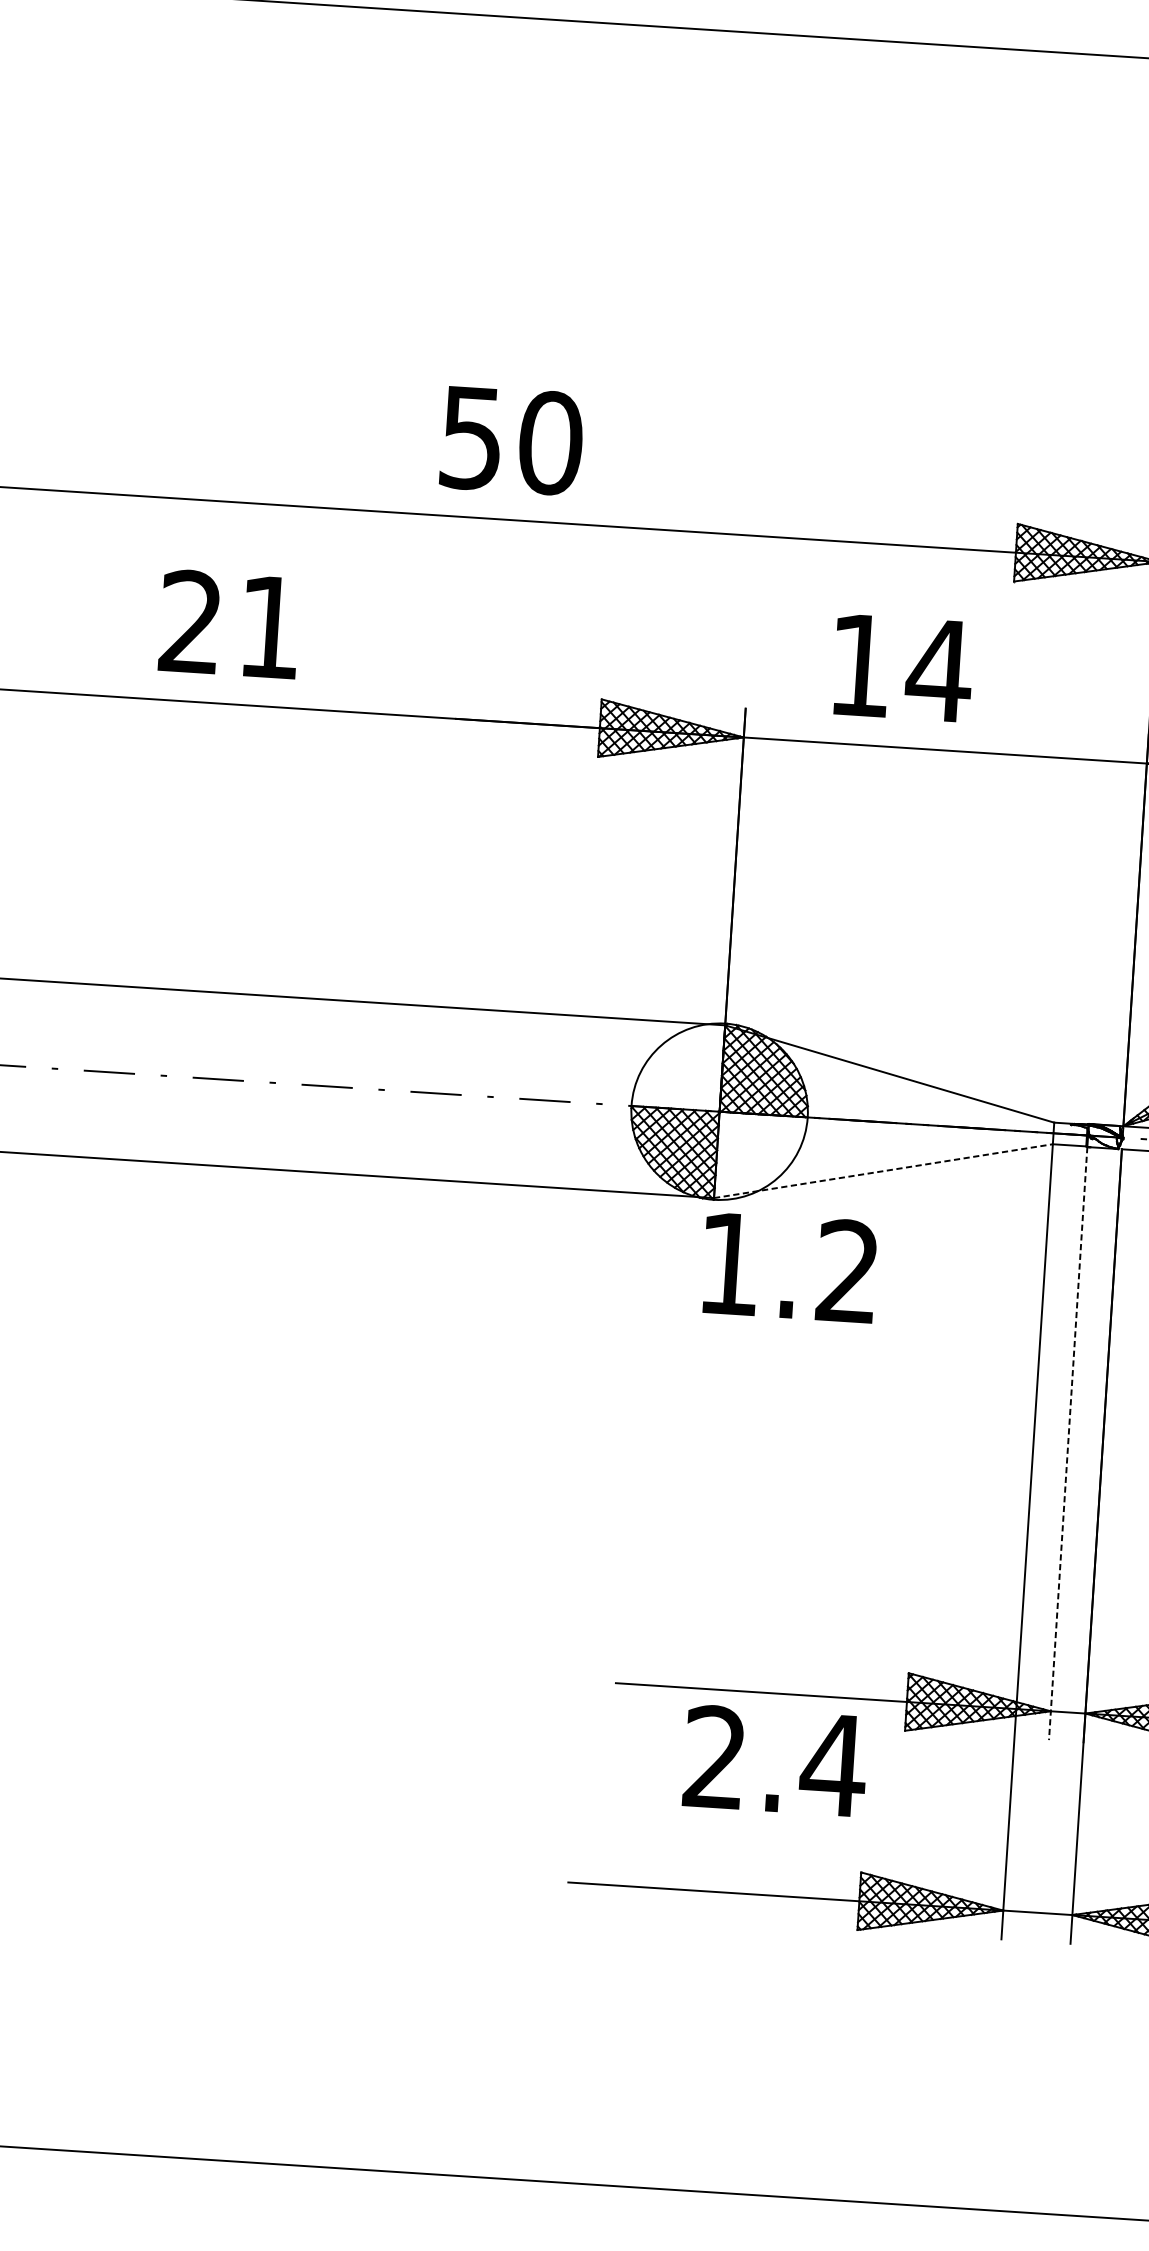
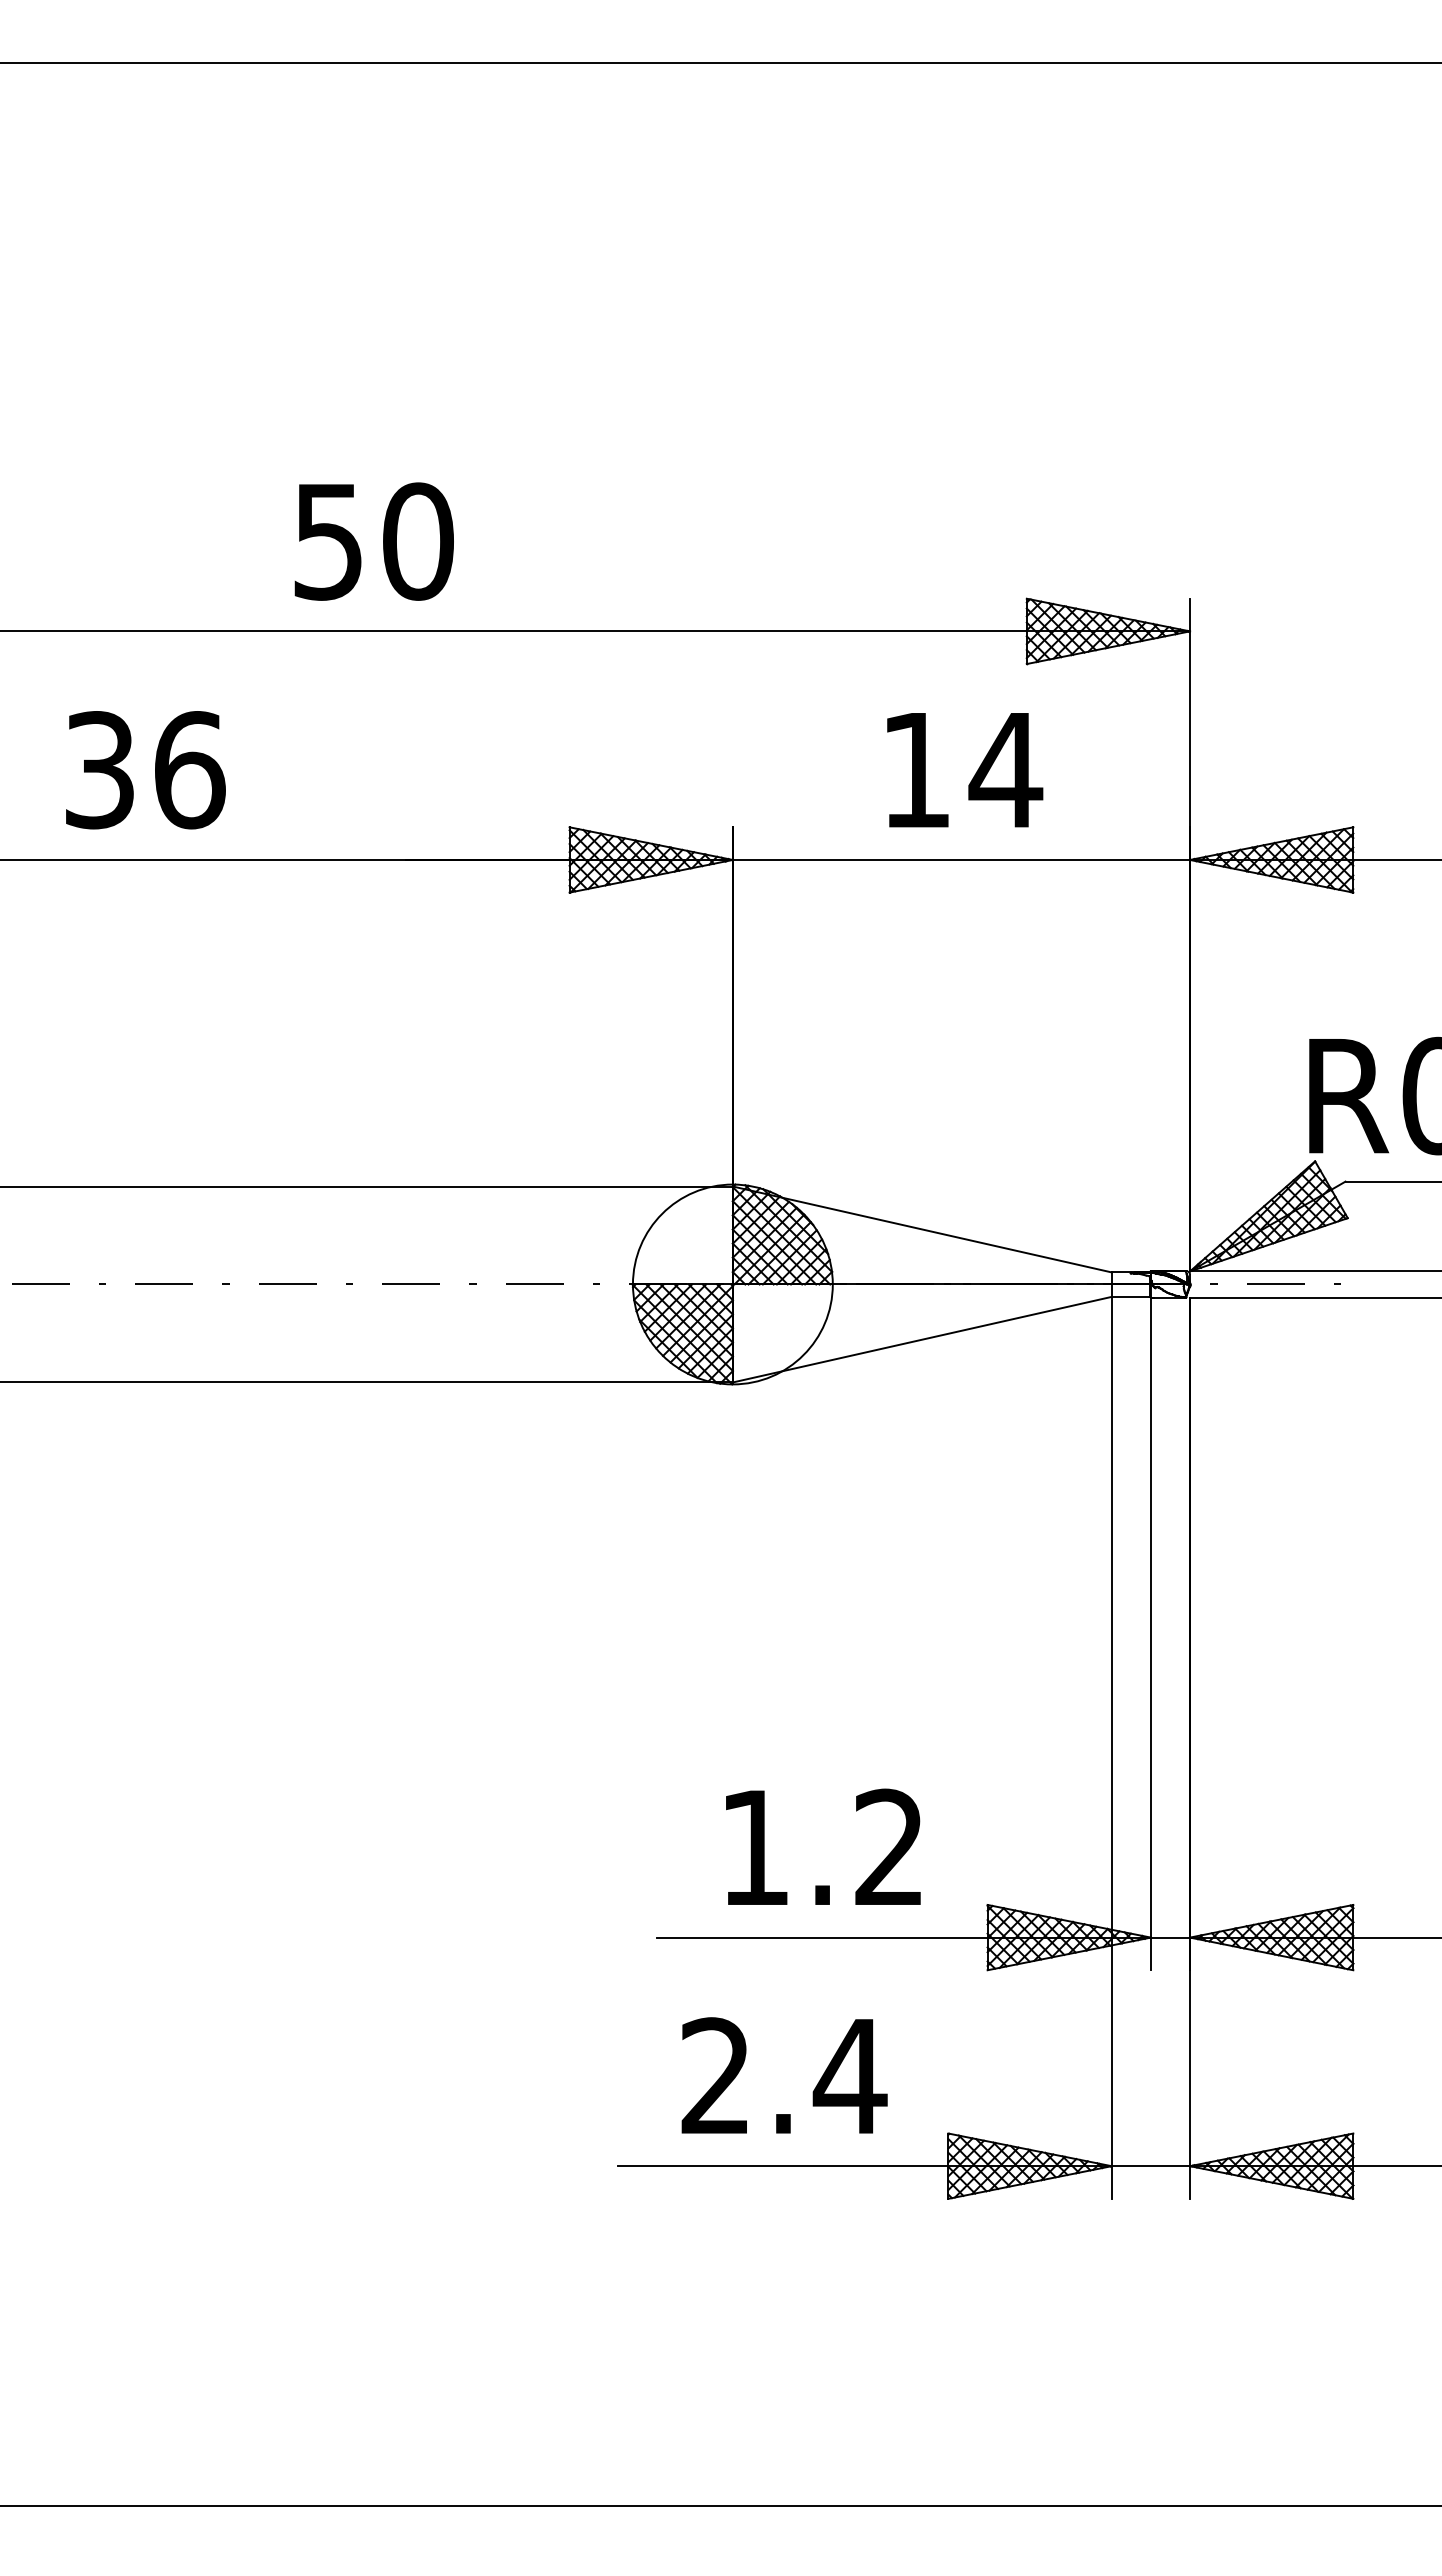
text: (511, 440) -> (373, 541), moved
text: (231, 625) -> (145, 770), 21 -> 36
text: (903, 668) -> (965, 770), moved
line: (883, 1171) -> (922, 1339), dashed -> solid
text: (789, 1266) -> (823, 1846), moved
line: (1067, 1444) -> (1150, 1634), dashed -> solid
text: (775, 1760) -> (784, 2075), moved

